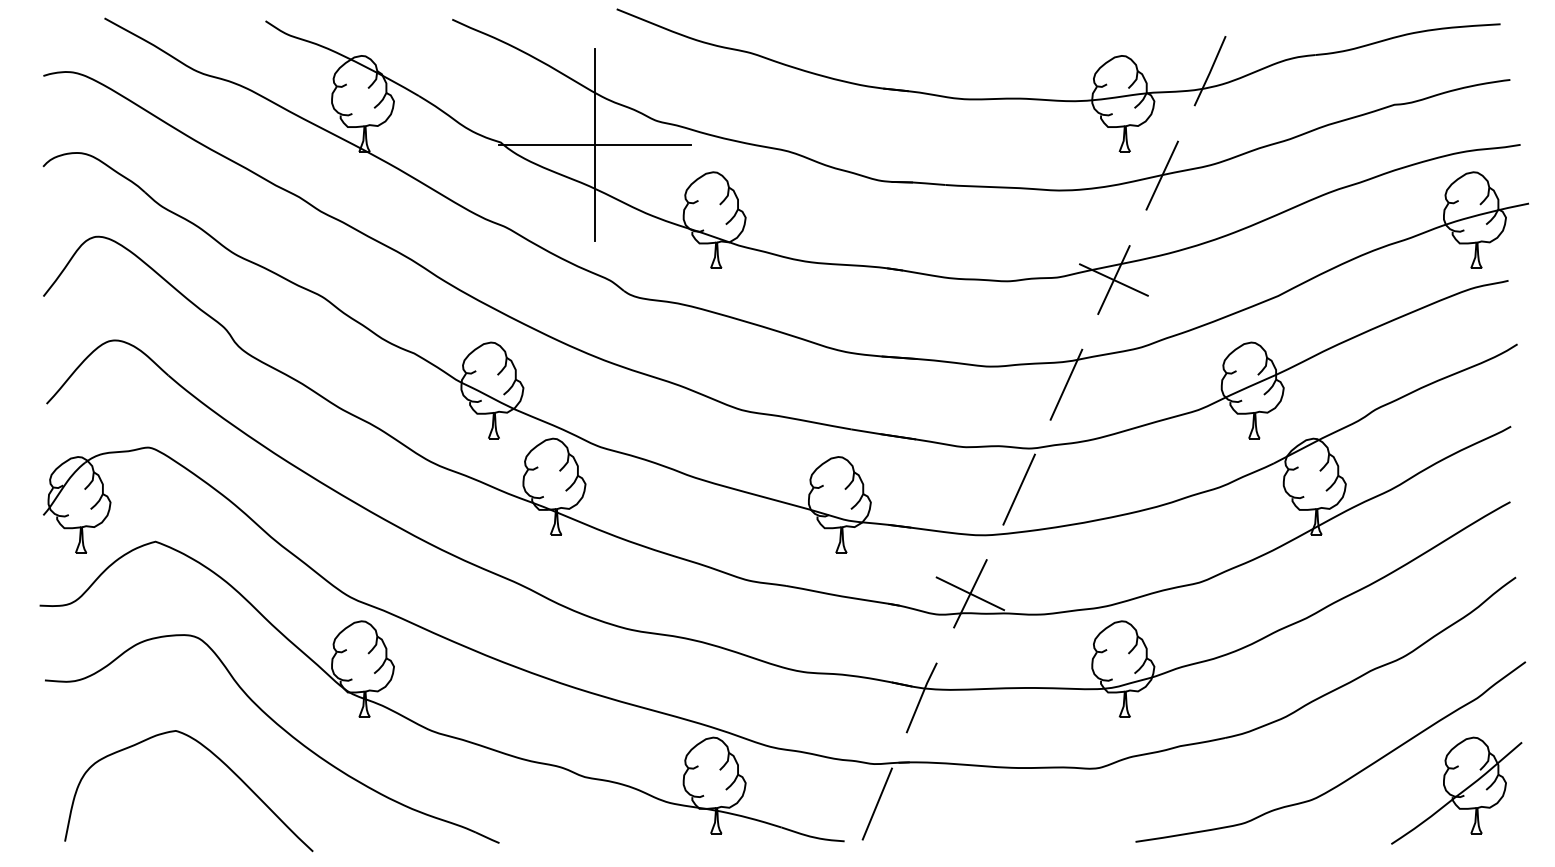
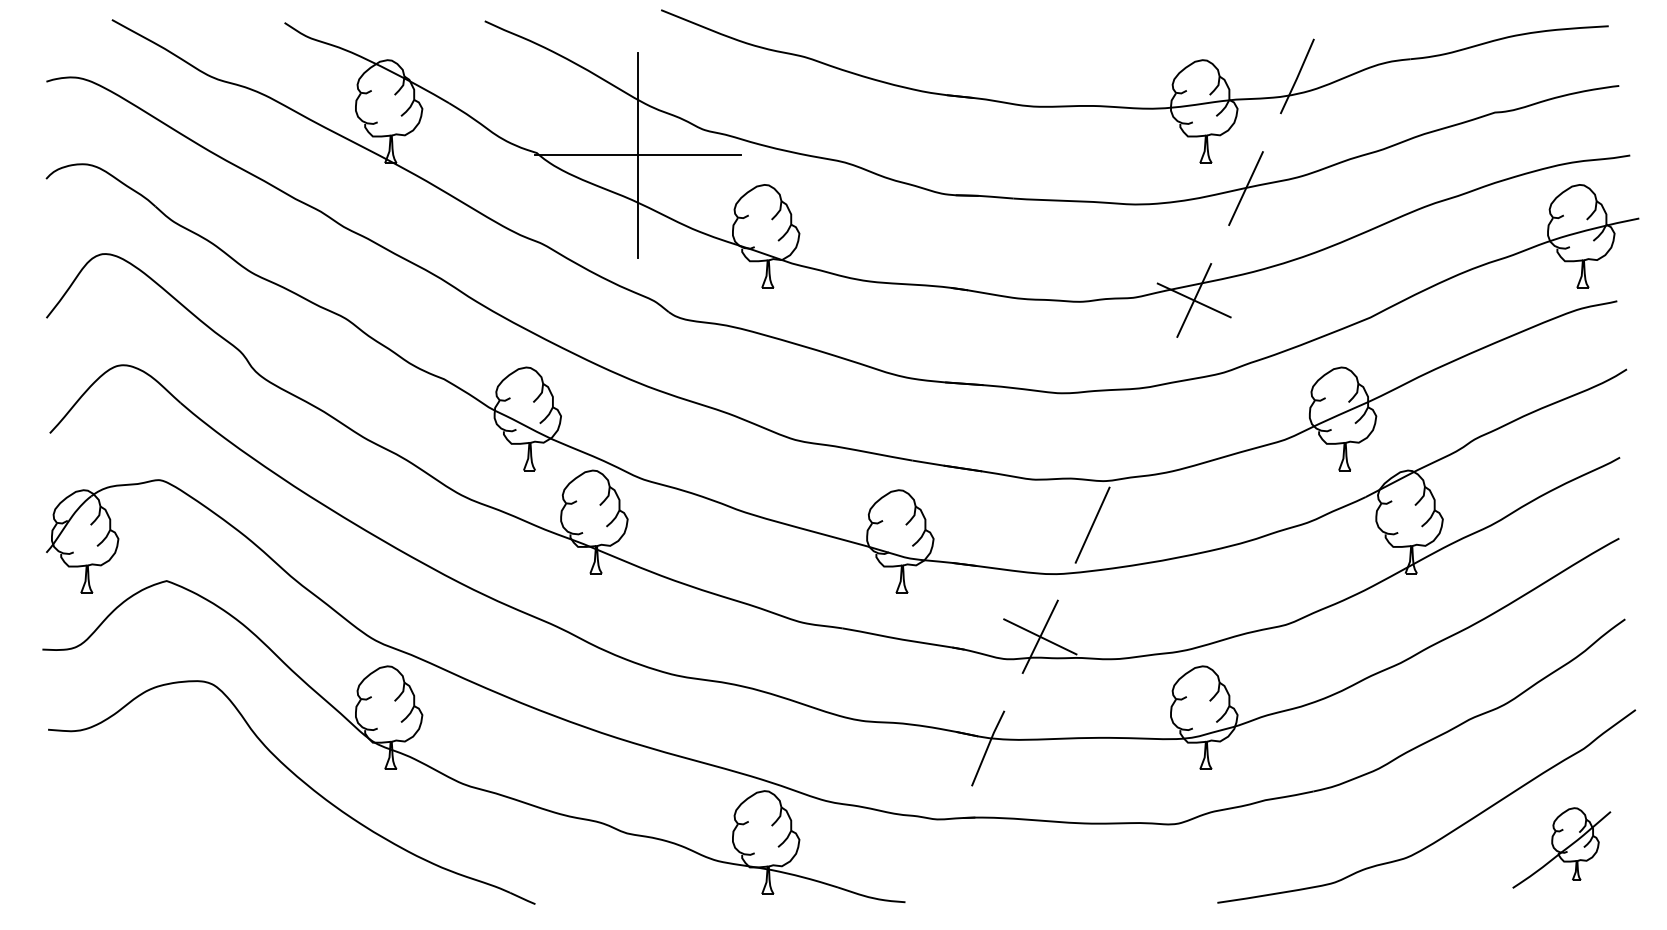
line: (1066, 384) -> (1143, 412), removed
curve: (216, 757) -> (231, 812), removed
part: (1456, 790) -> (1561, 847), size x0.7
line: (877, 804) -> (940, 862), removed

